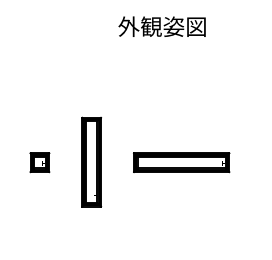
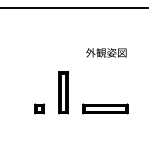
text: (162, 26) -> (106, 52), moved
part: (91, 161) -> (63, 92), moved

